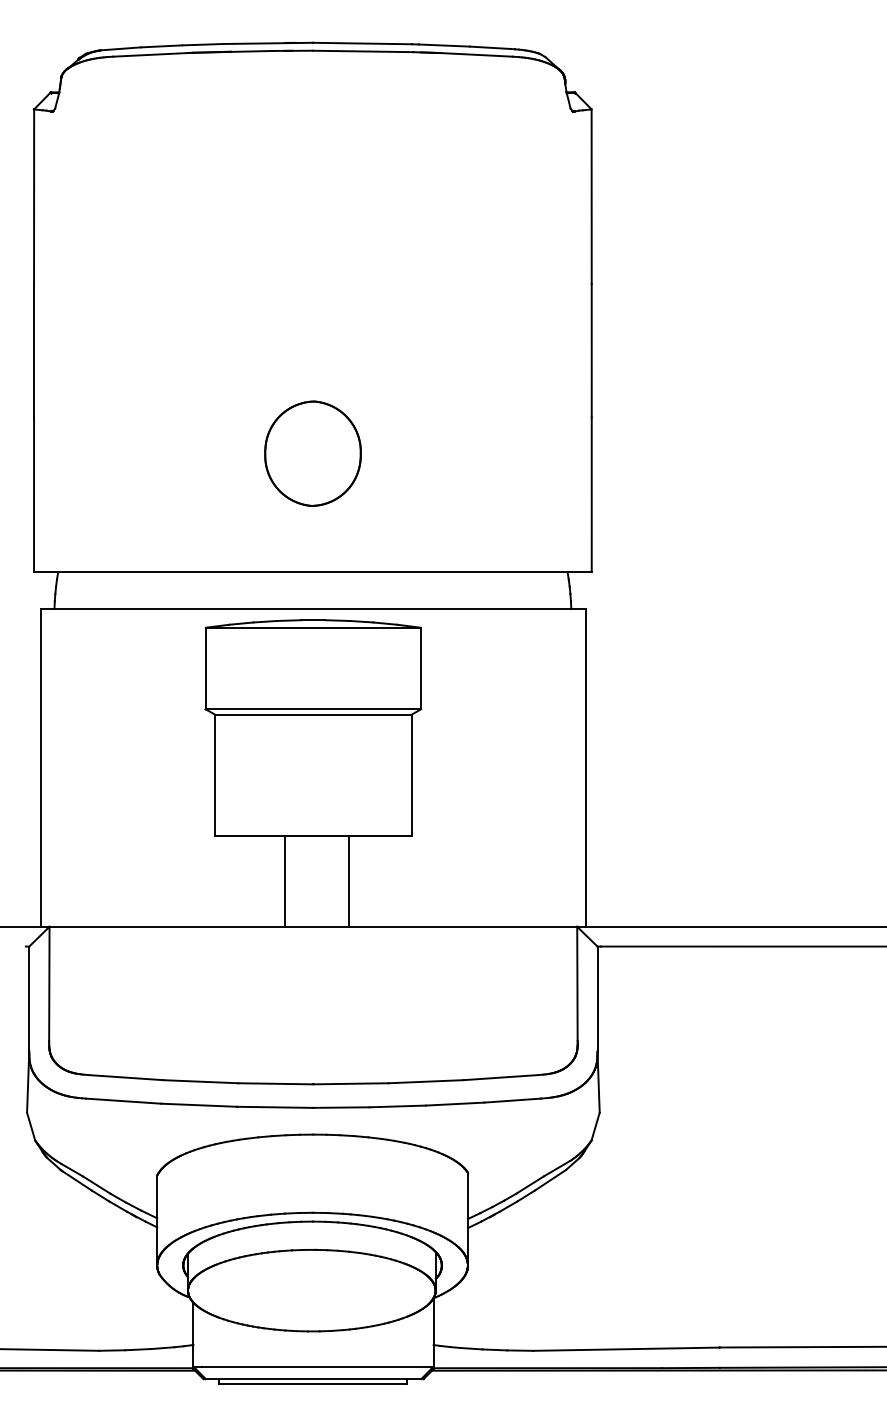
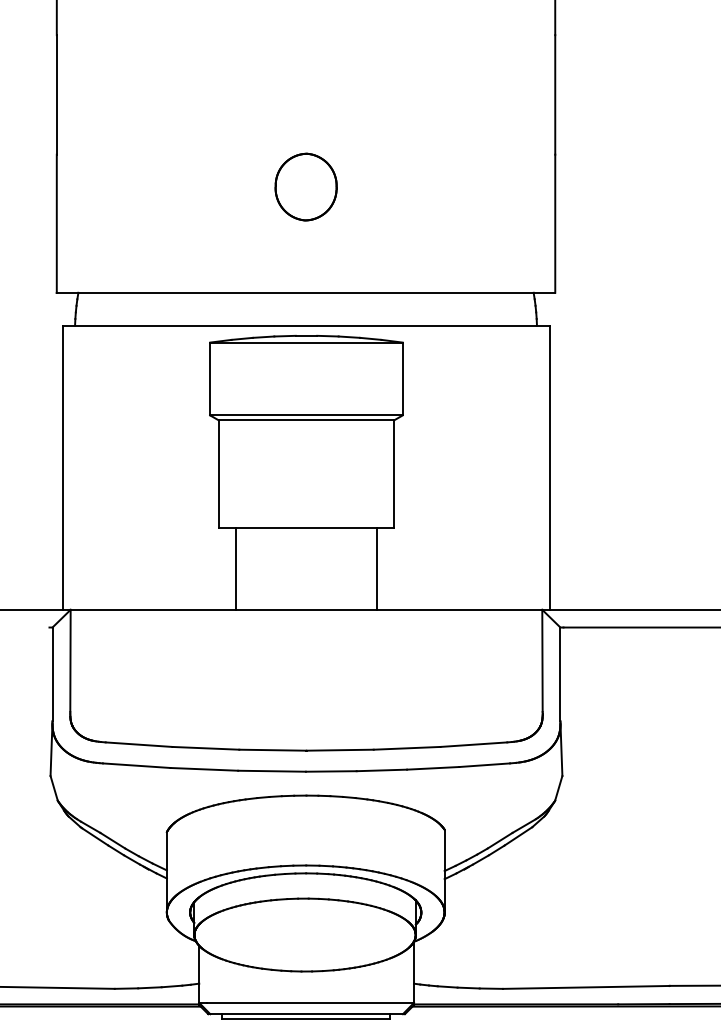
part: (312, 453) -> (305, 186), size x0.71
line: (284, 880) -> (235, 568), moved
line: (348, 880) -> (376, 568), moved

